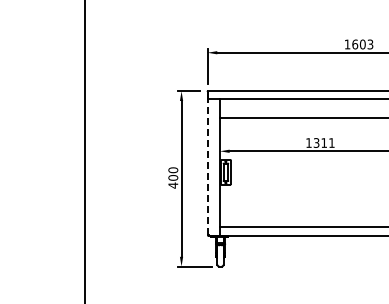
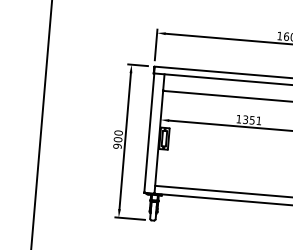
text: (323, 142) -> (251, 119), 1311 -> 1351
line: (208, 166) -> (149, 132), dashed -> solid
text: (173, 185) -> (117, 146), 400 -> 900

